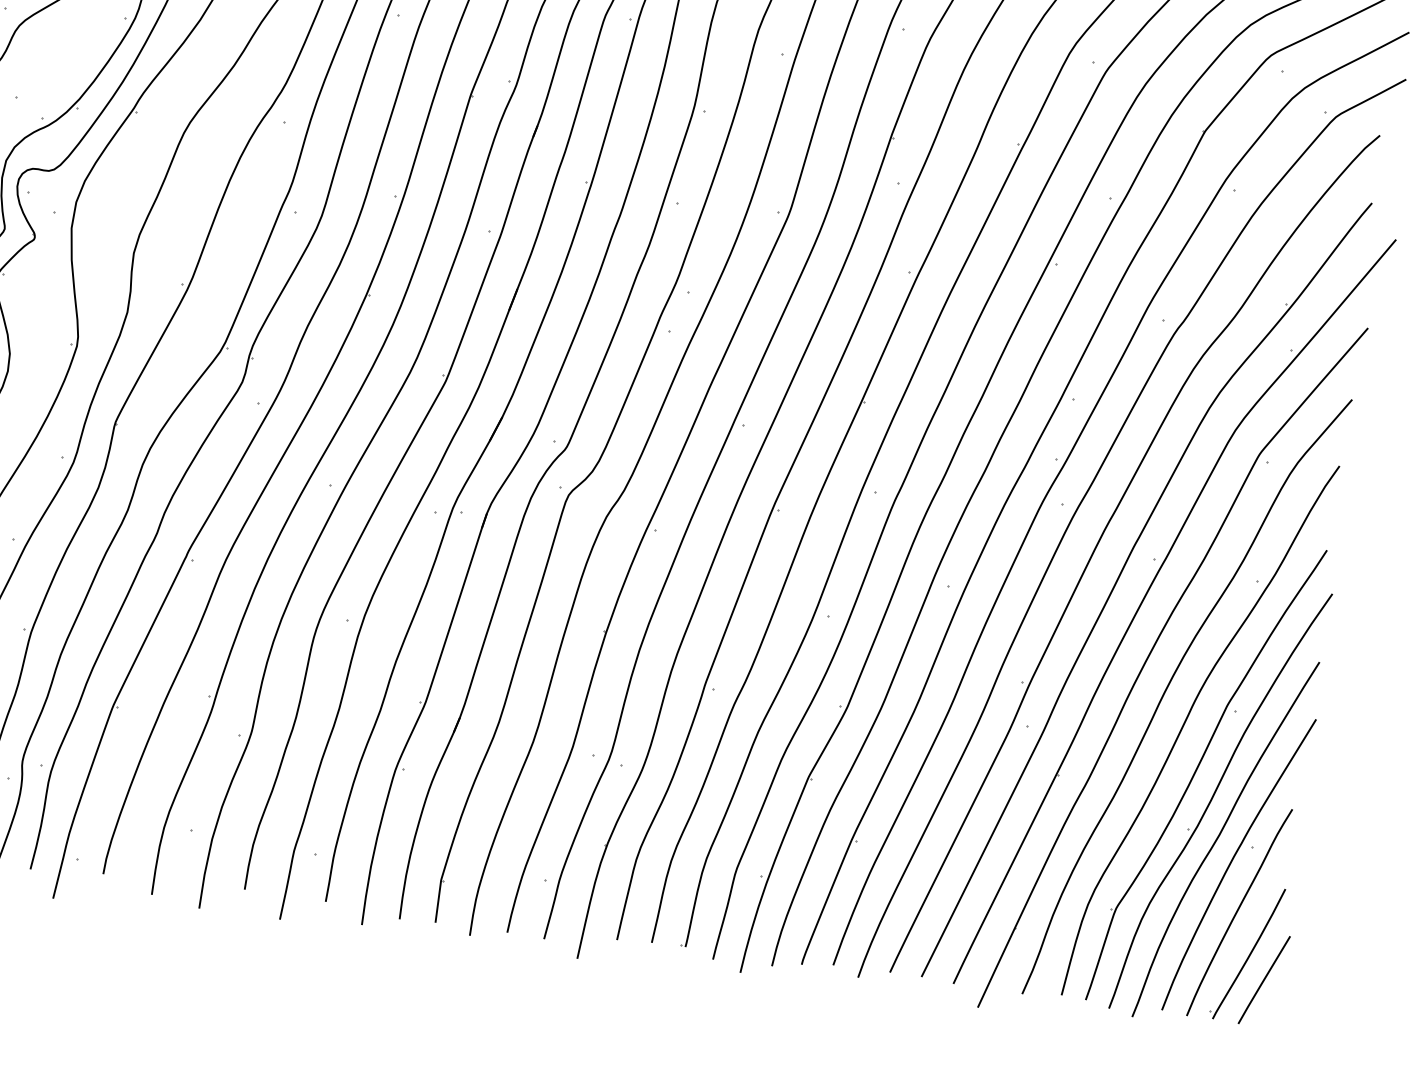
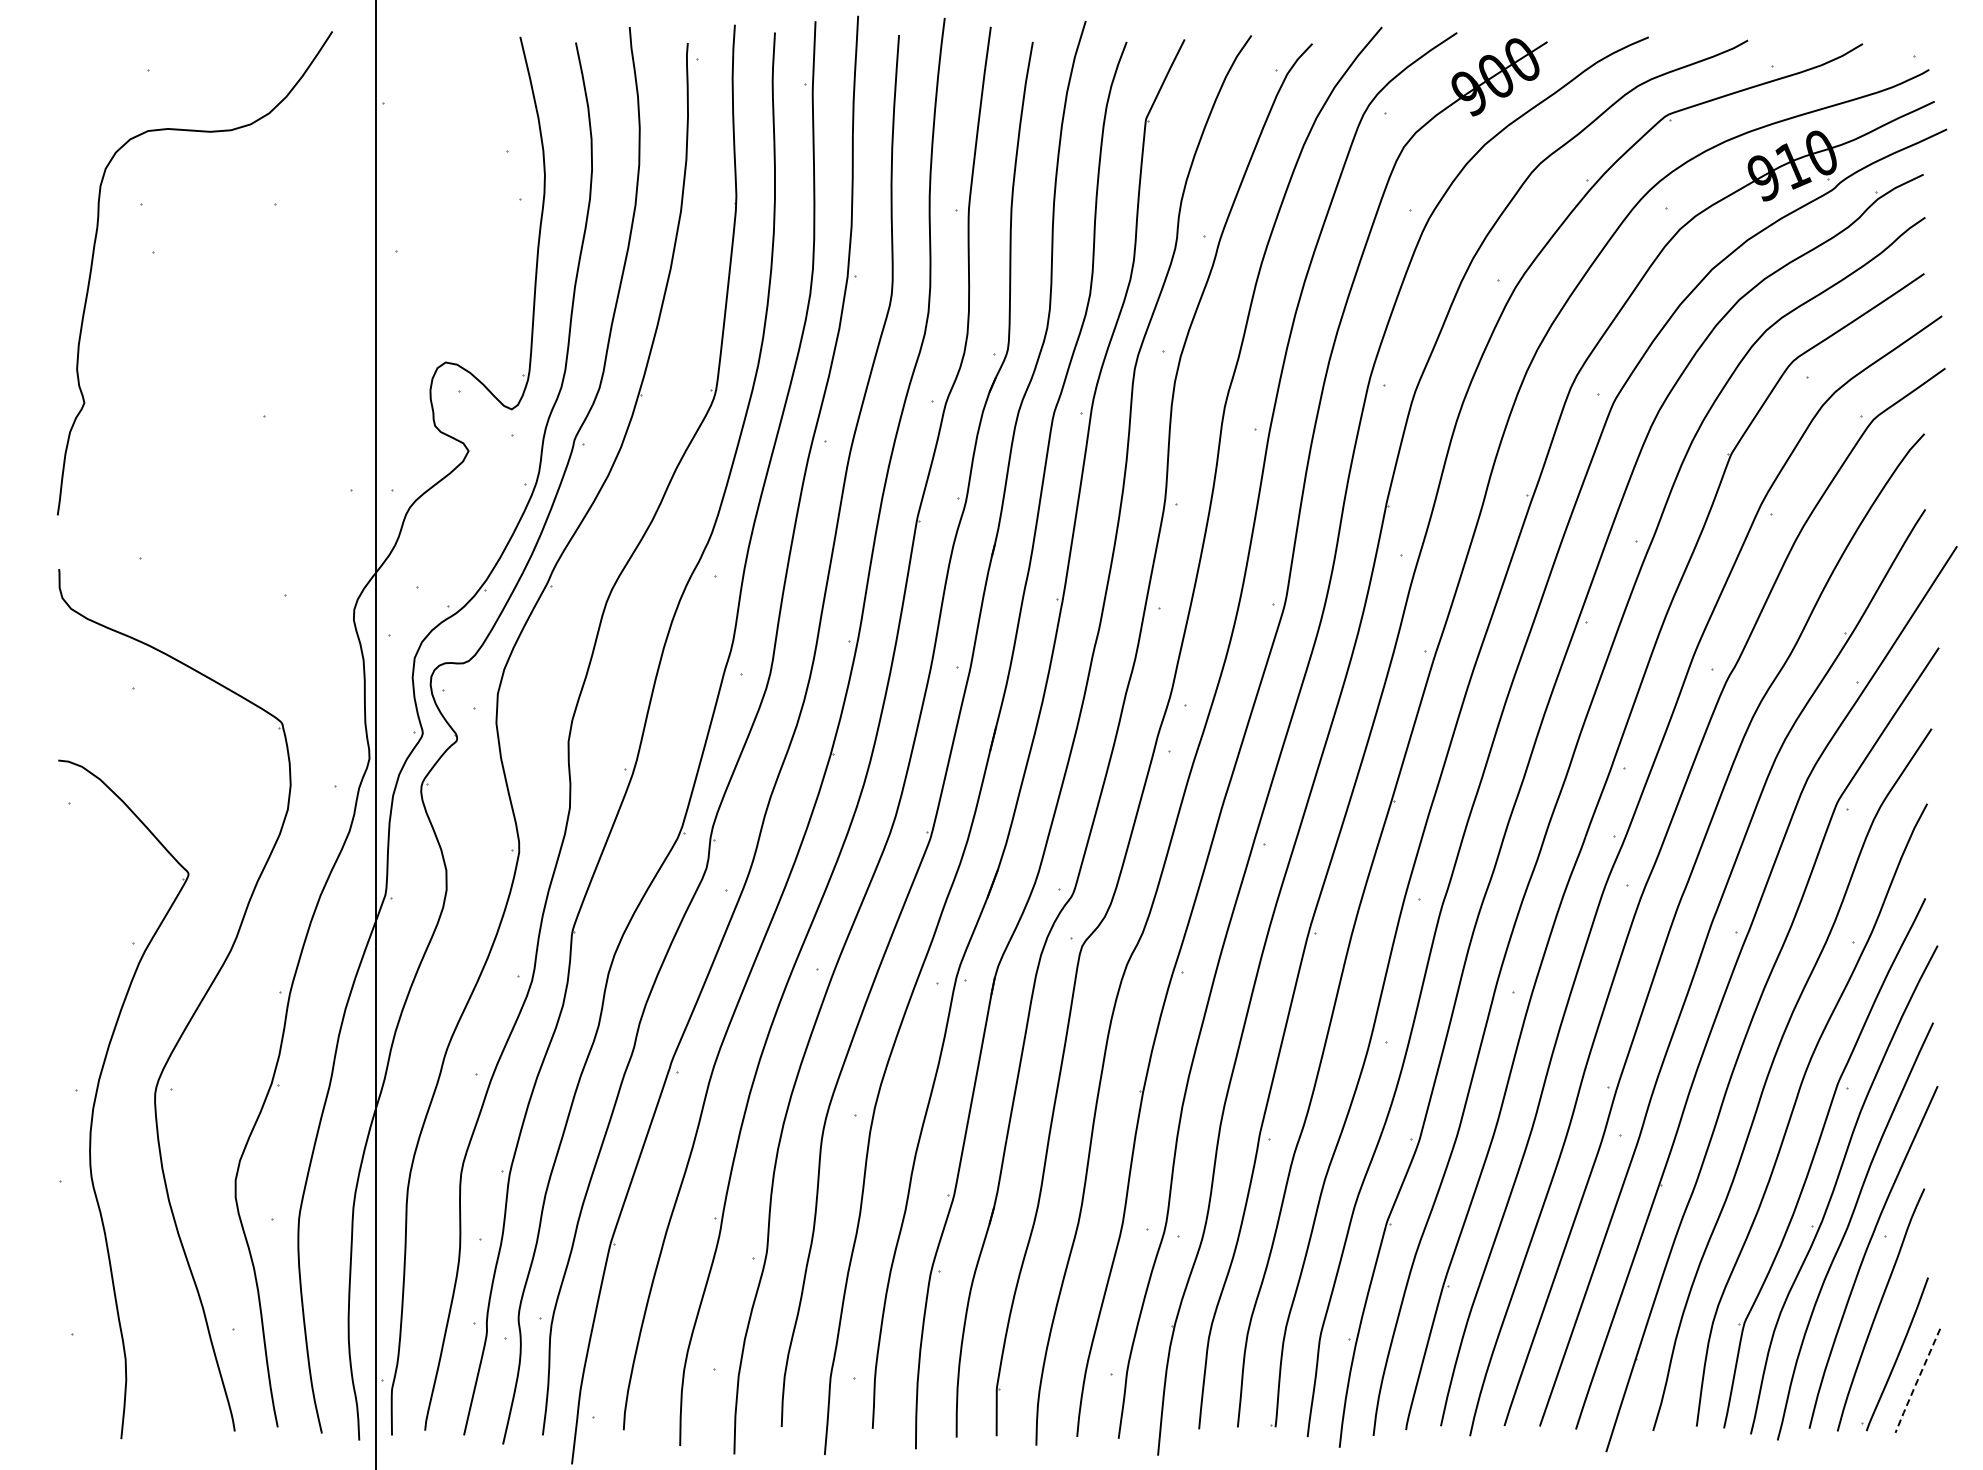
line: (1263, 980) -> (1917, 1381), solid -> dashed

